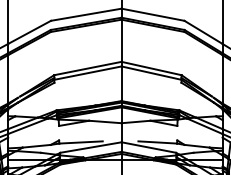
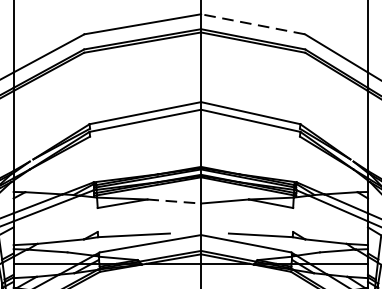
line: (152, 14) -> (252, 23), solid -> dashed
line: (105, 122) -> (174, 202), solid -> dashed

